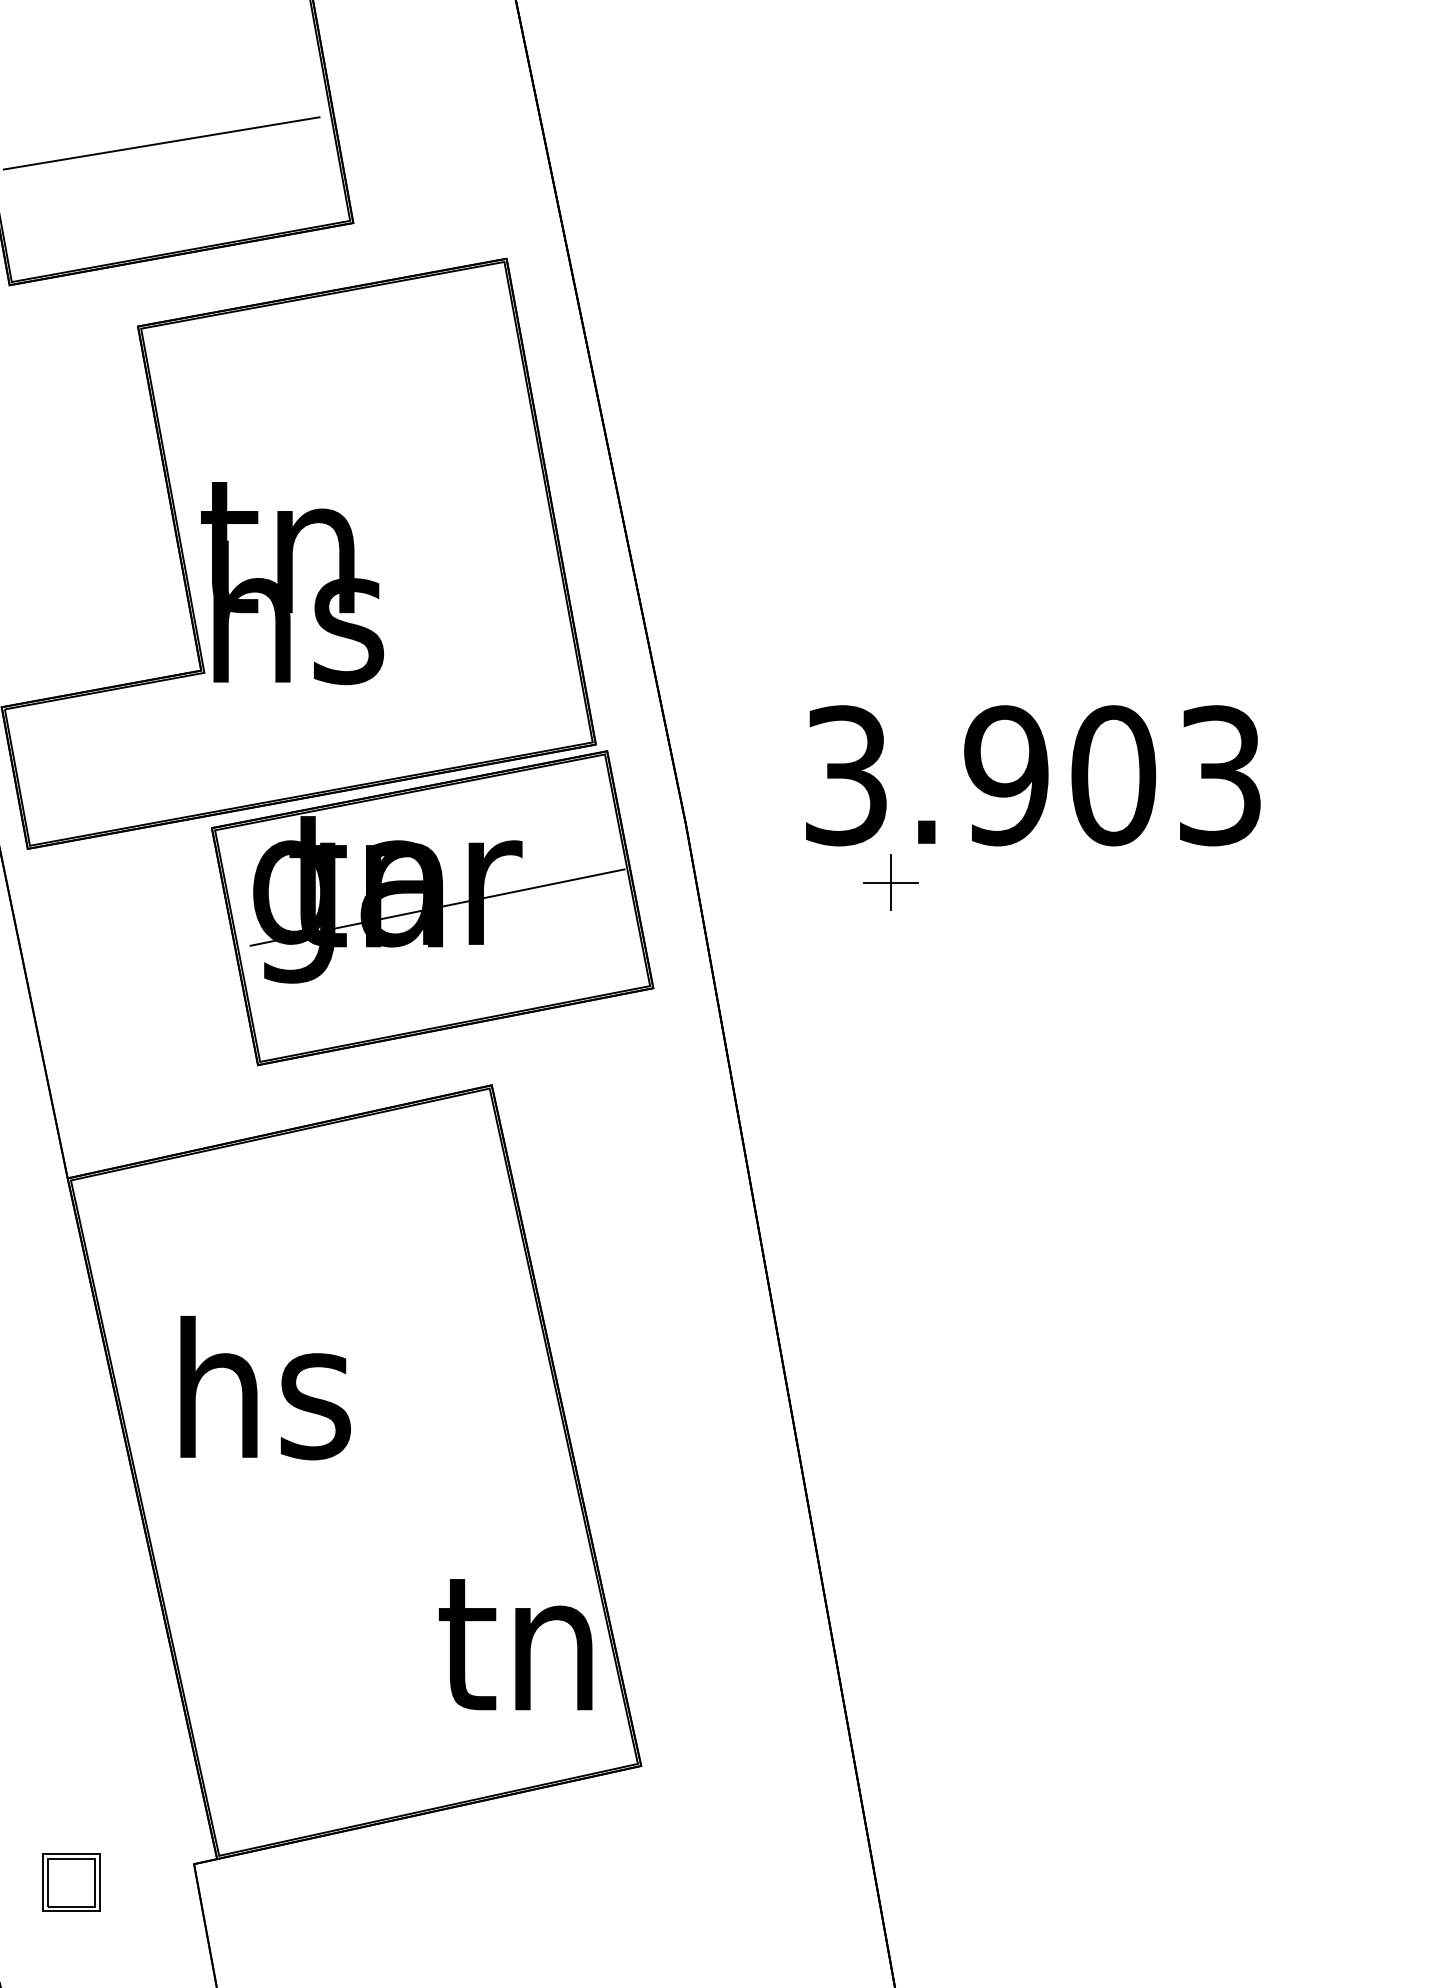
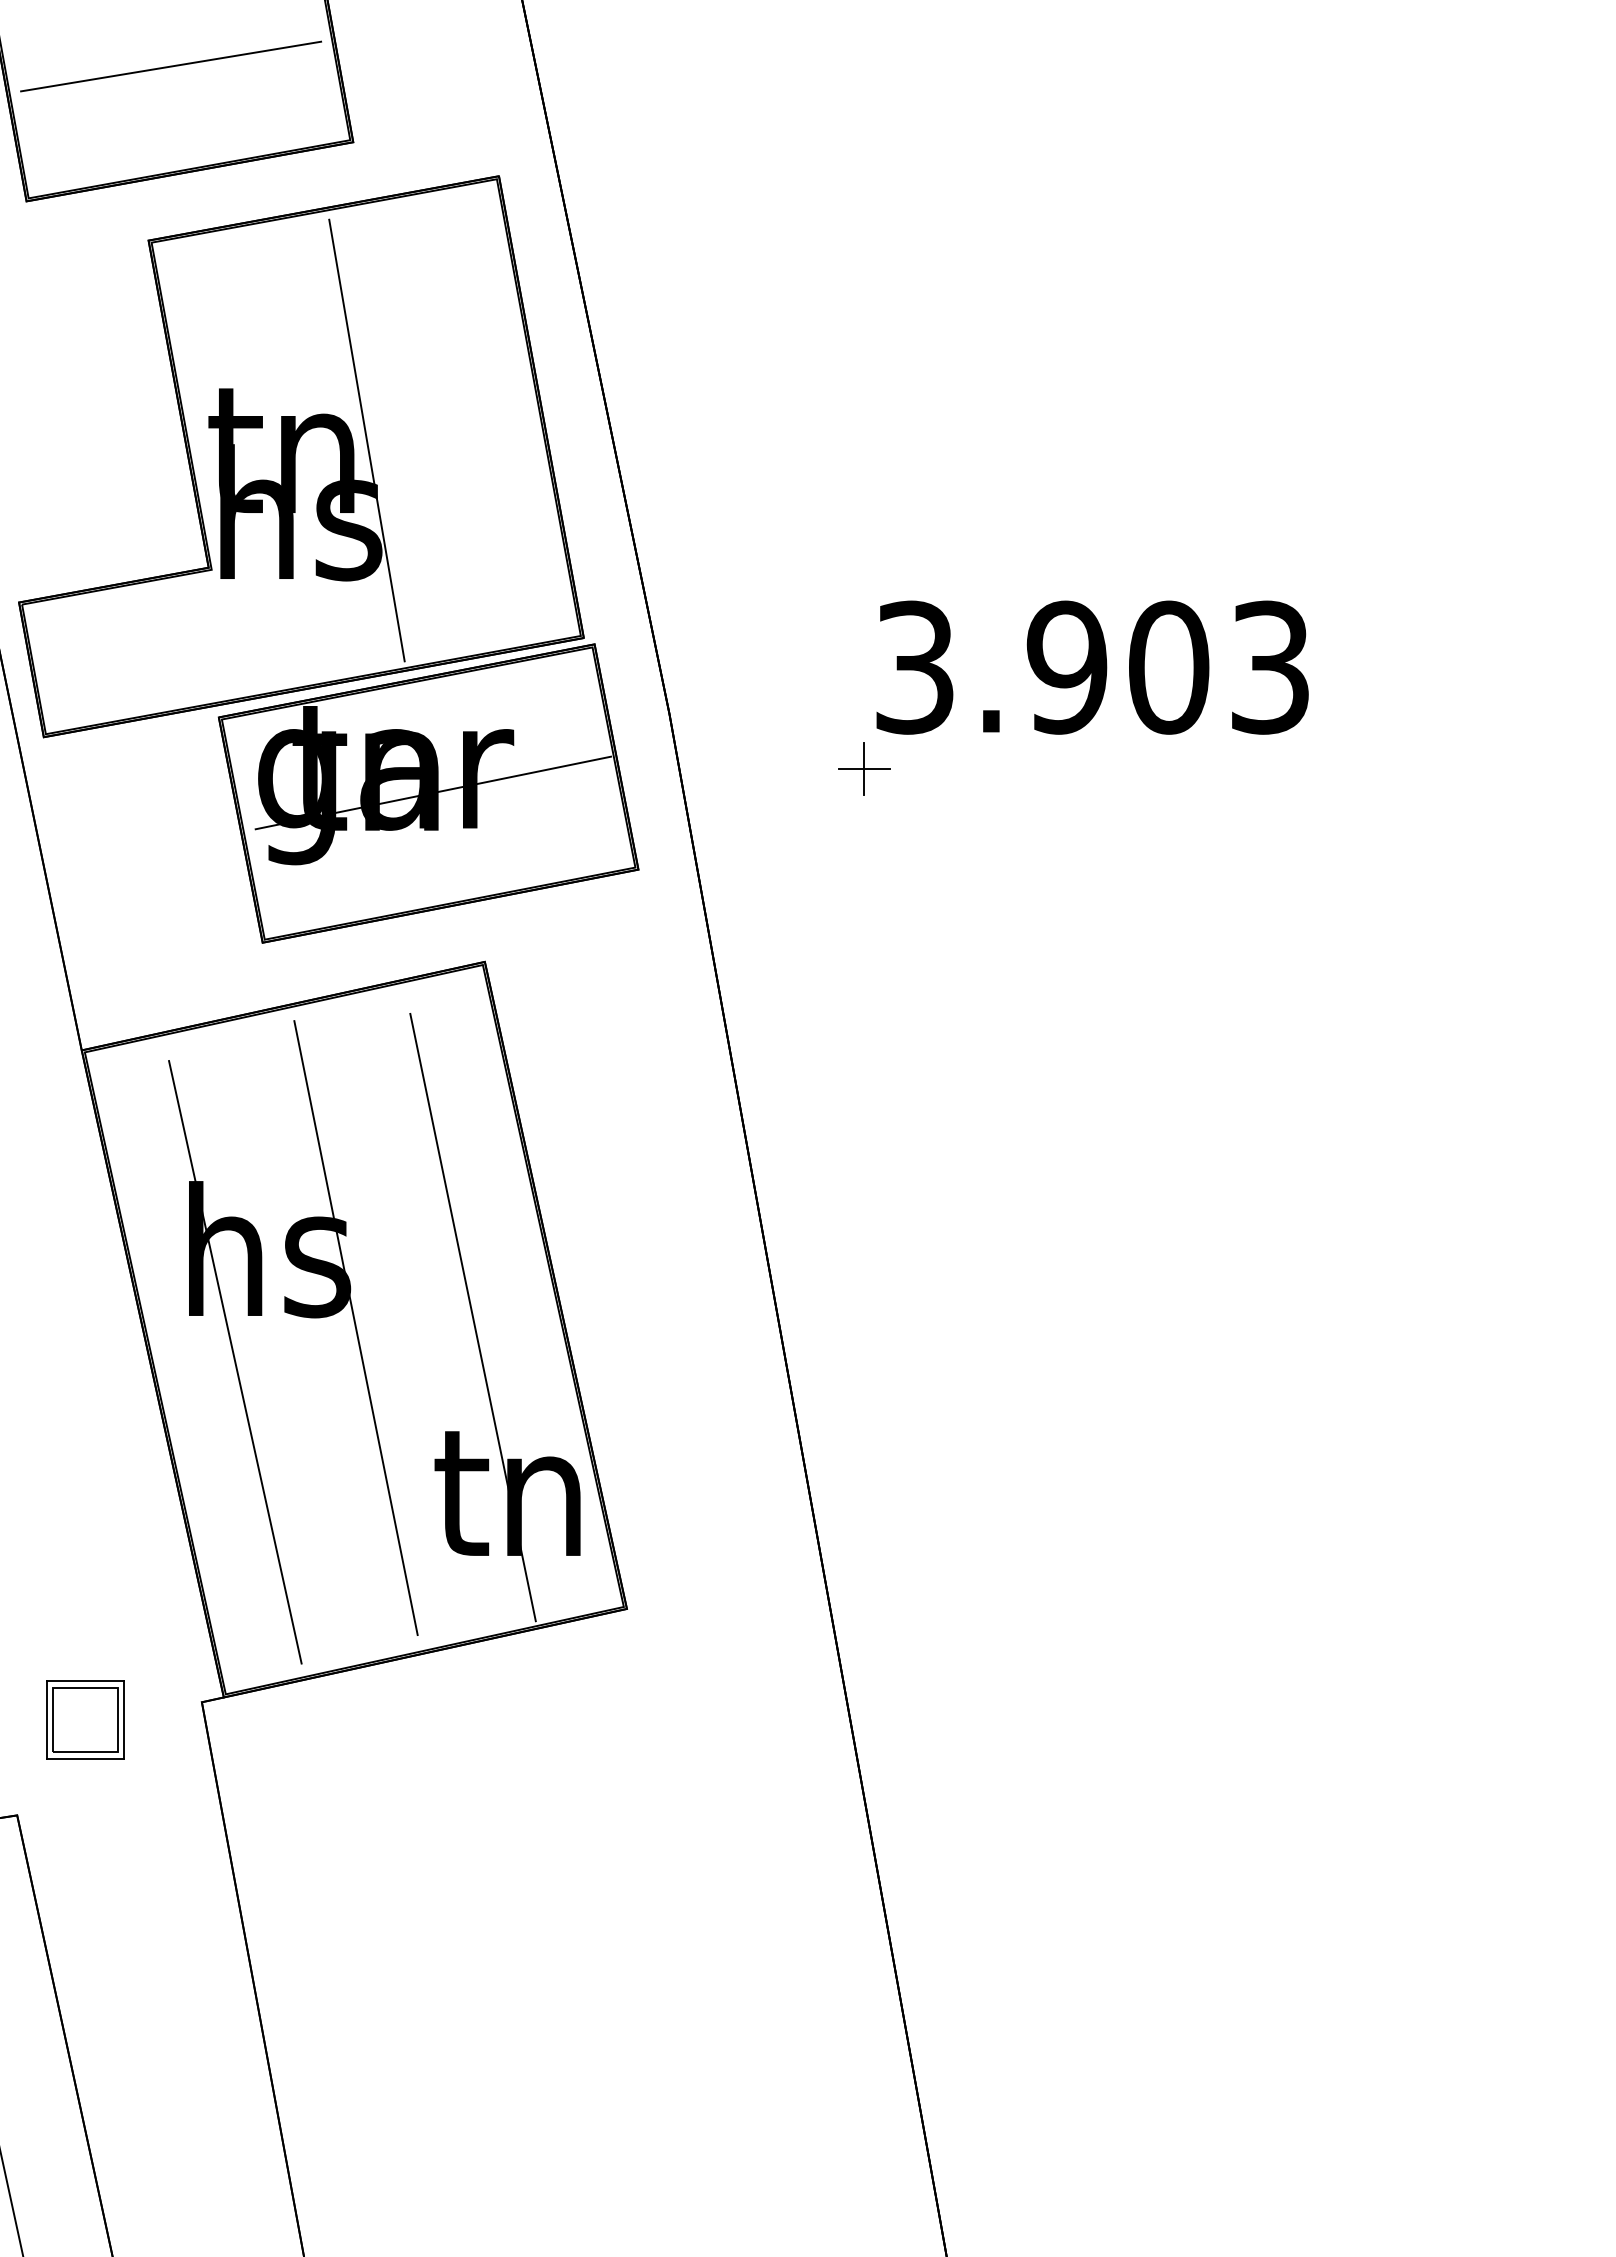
line: (367, 536) -> (366, 440), added
text: (1033, 775) -> (1092, 667), moved
line: (478, 1459) -> (472, 1317), added
line: (355, 1470) -> (355, 1328), added
line: (229, 1506) -> (235, 1362), added
part: (71, 1882) -> (85, 1719), size x1.43

